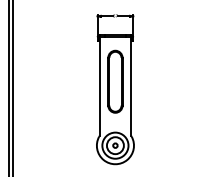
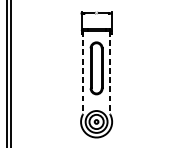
line: (99, 87) -> (83, 73), solid -> dashed
line: (131, 87) -> (110, 73), solid -> dashed

